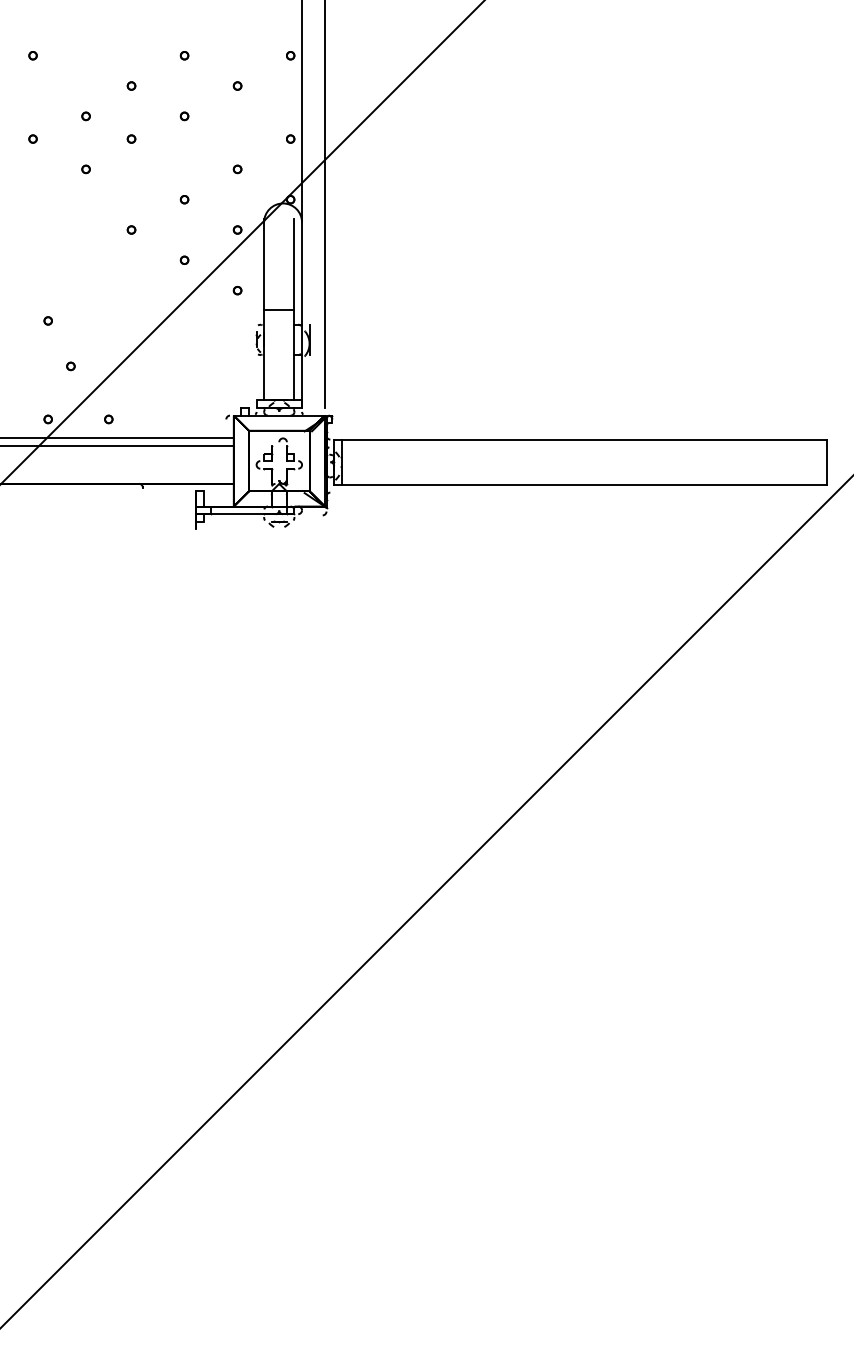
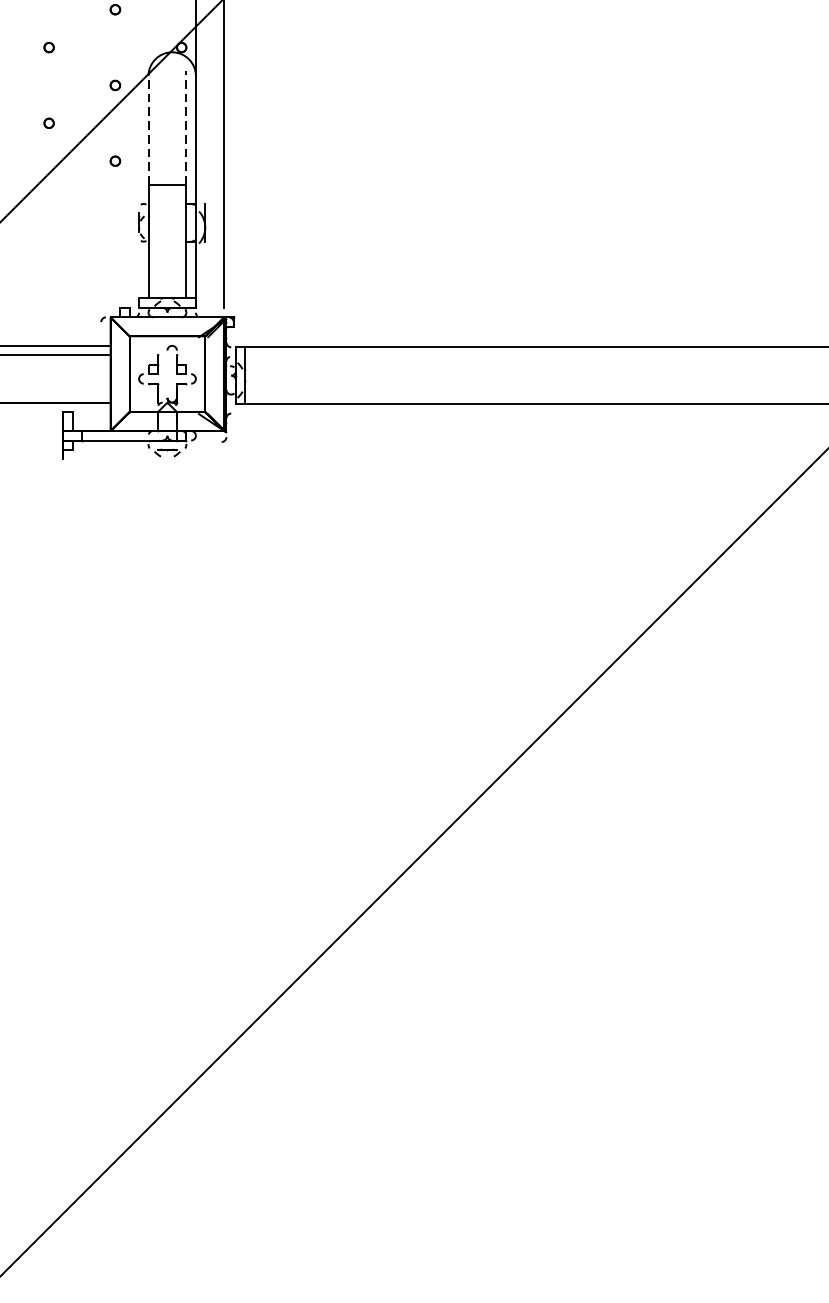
line: (264, 263) -> (148, 127), solid -> dashed
line: (294, 263) -> (186, 127), solid -> dashed

